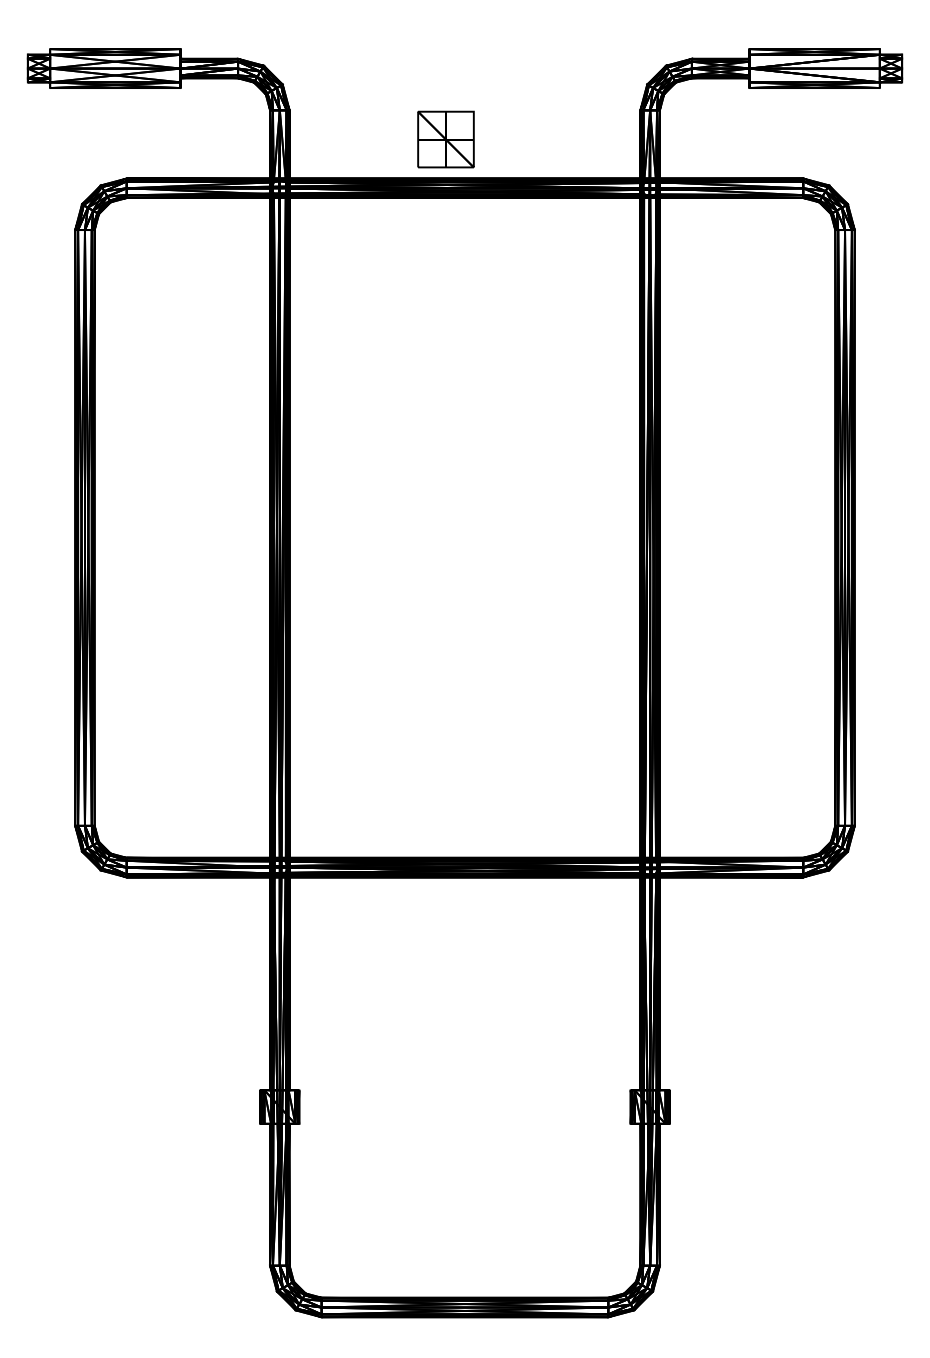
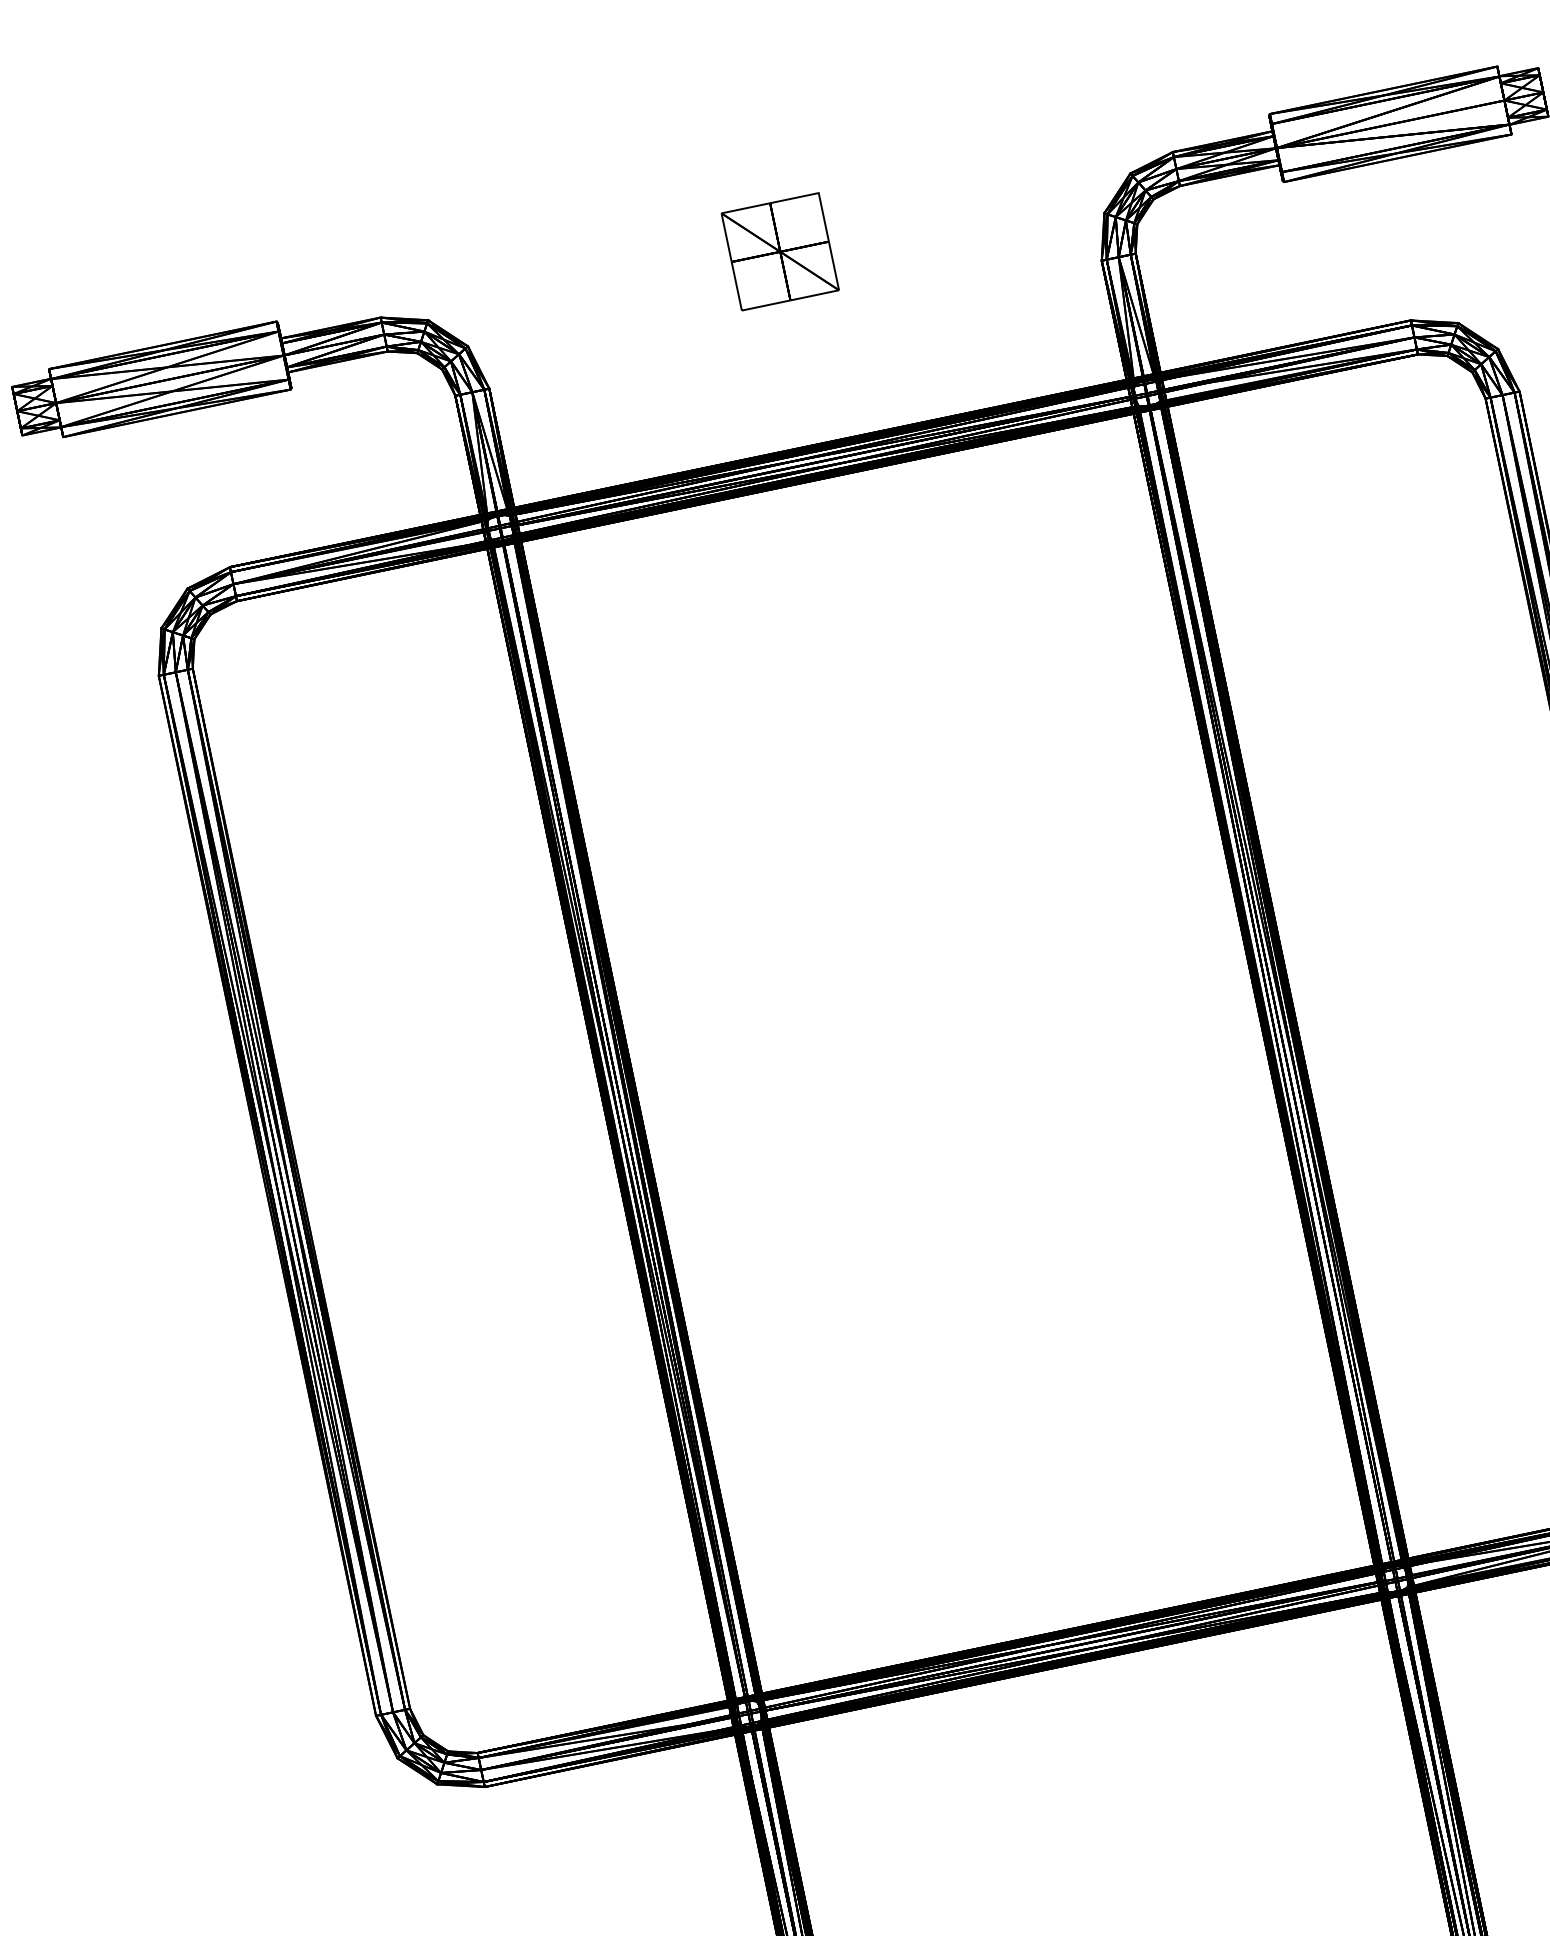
part: (445, 139) -> (779, 251), moved

